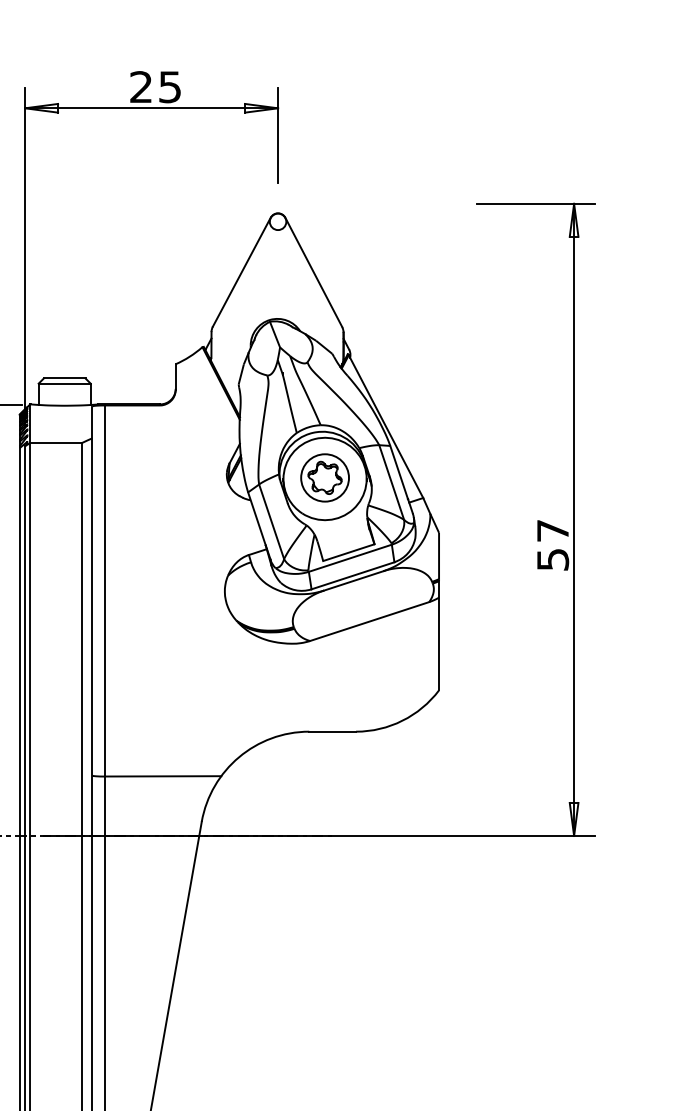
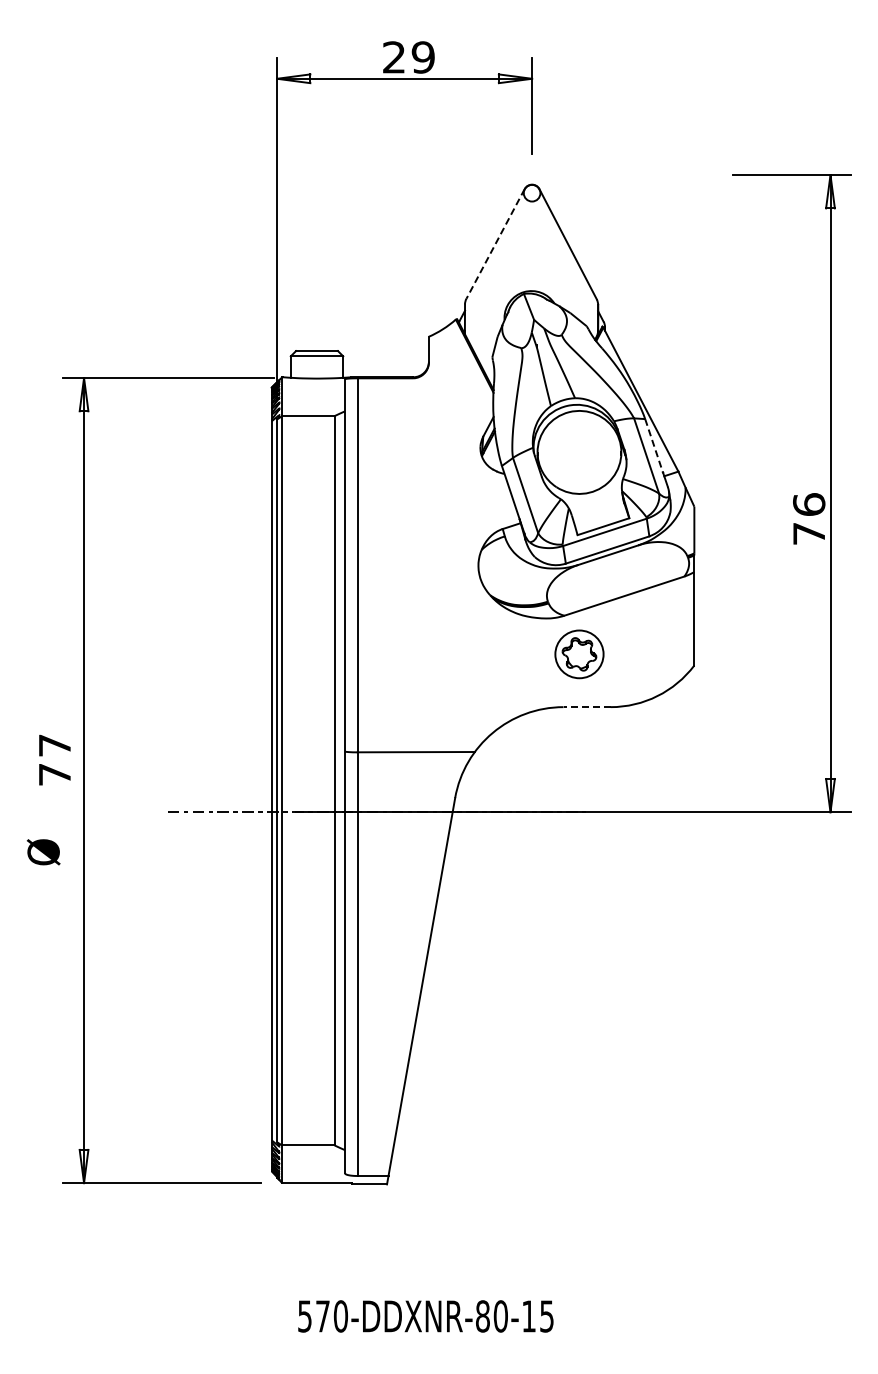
text: (169, 87) -> (422, 57), 25 -> 29
line: (241, 272) -> (495, 244), solid -> dashed
line: (399, 473) -> (654, 446), solid -> dashed
part: (325, 478) -> (579, 654), moved
text: (553, 544) -> (809, 518), 57 -> 76
line: (333, 732) -> (587, 707), solid -> dashed

